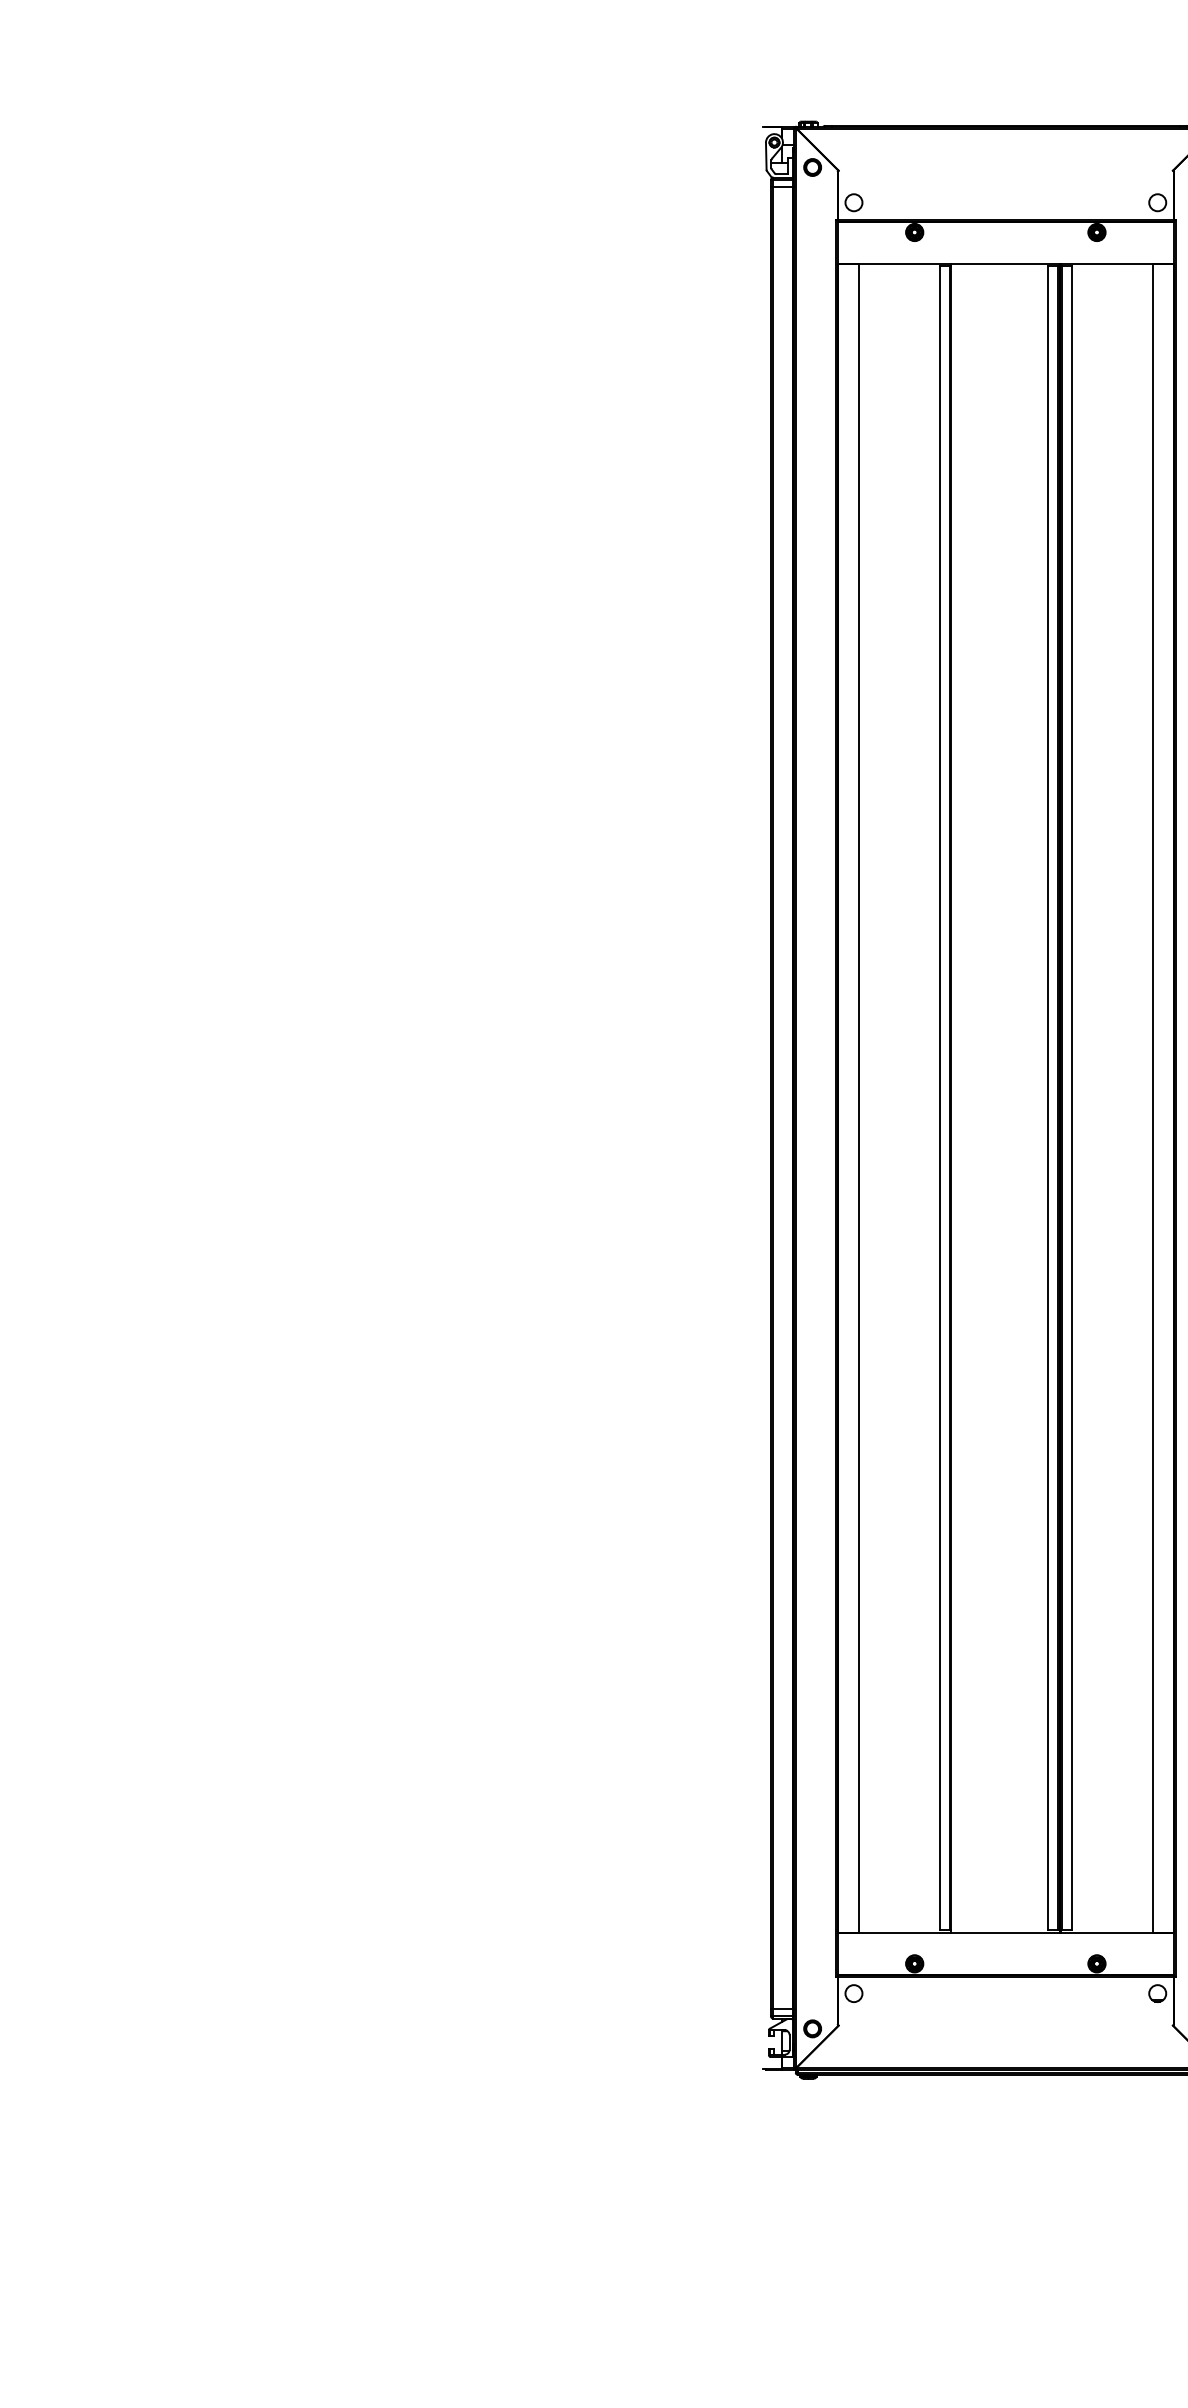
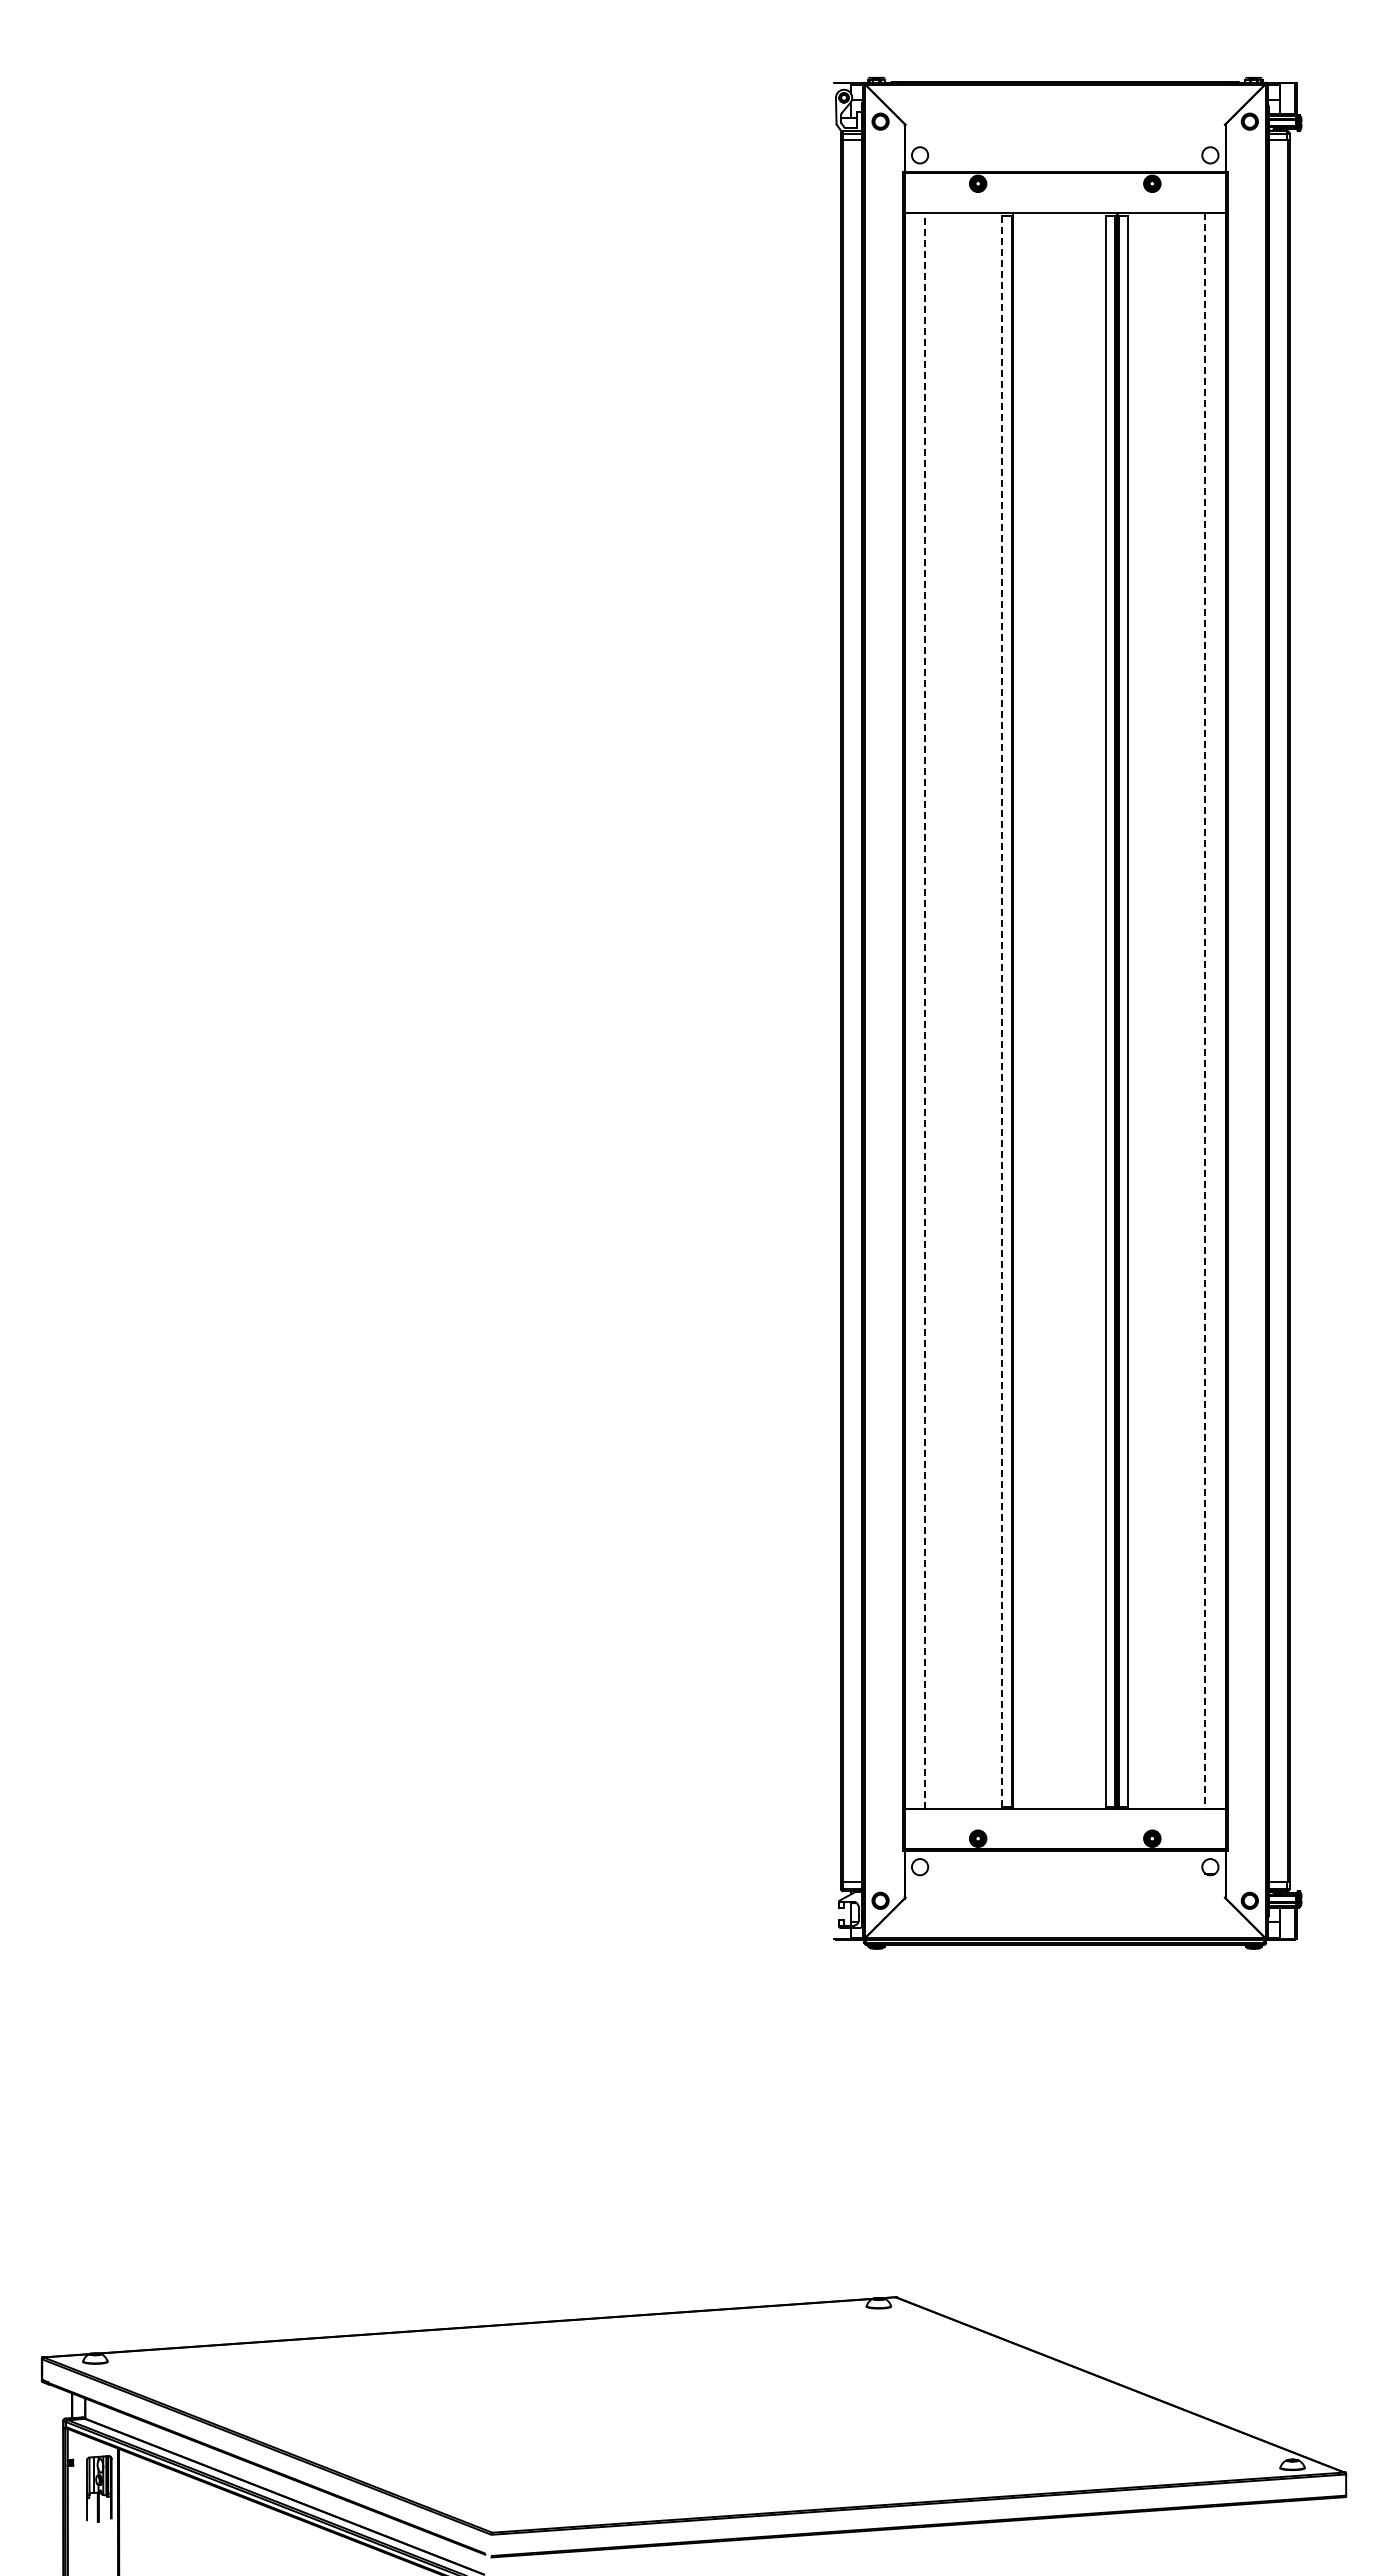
line: (859, 1098) -> (925, 1011), solid -> dashed
line: (940, 1098) -> (1002, 1011), solid -> dashed
line: (1152, 1098) -> (1205, 1011), solid -> dashed

